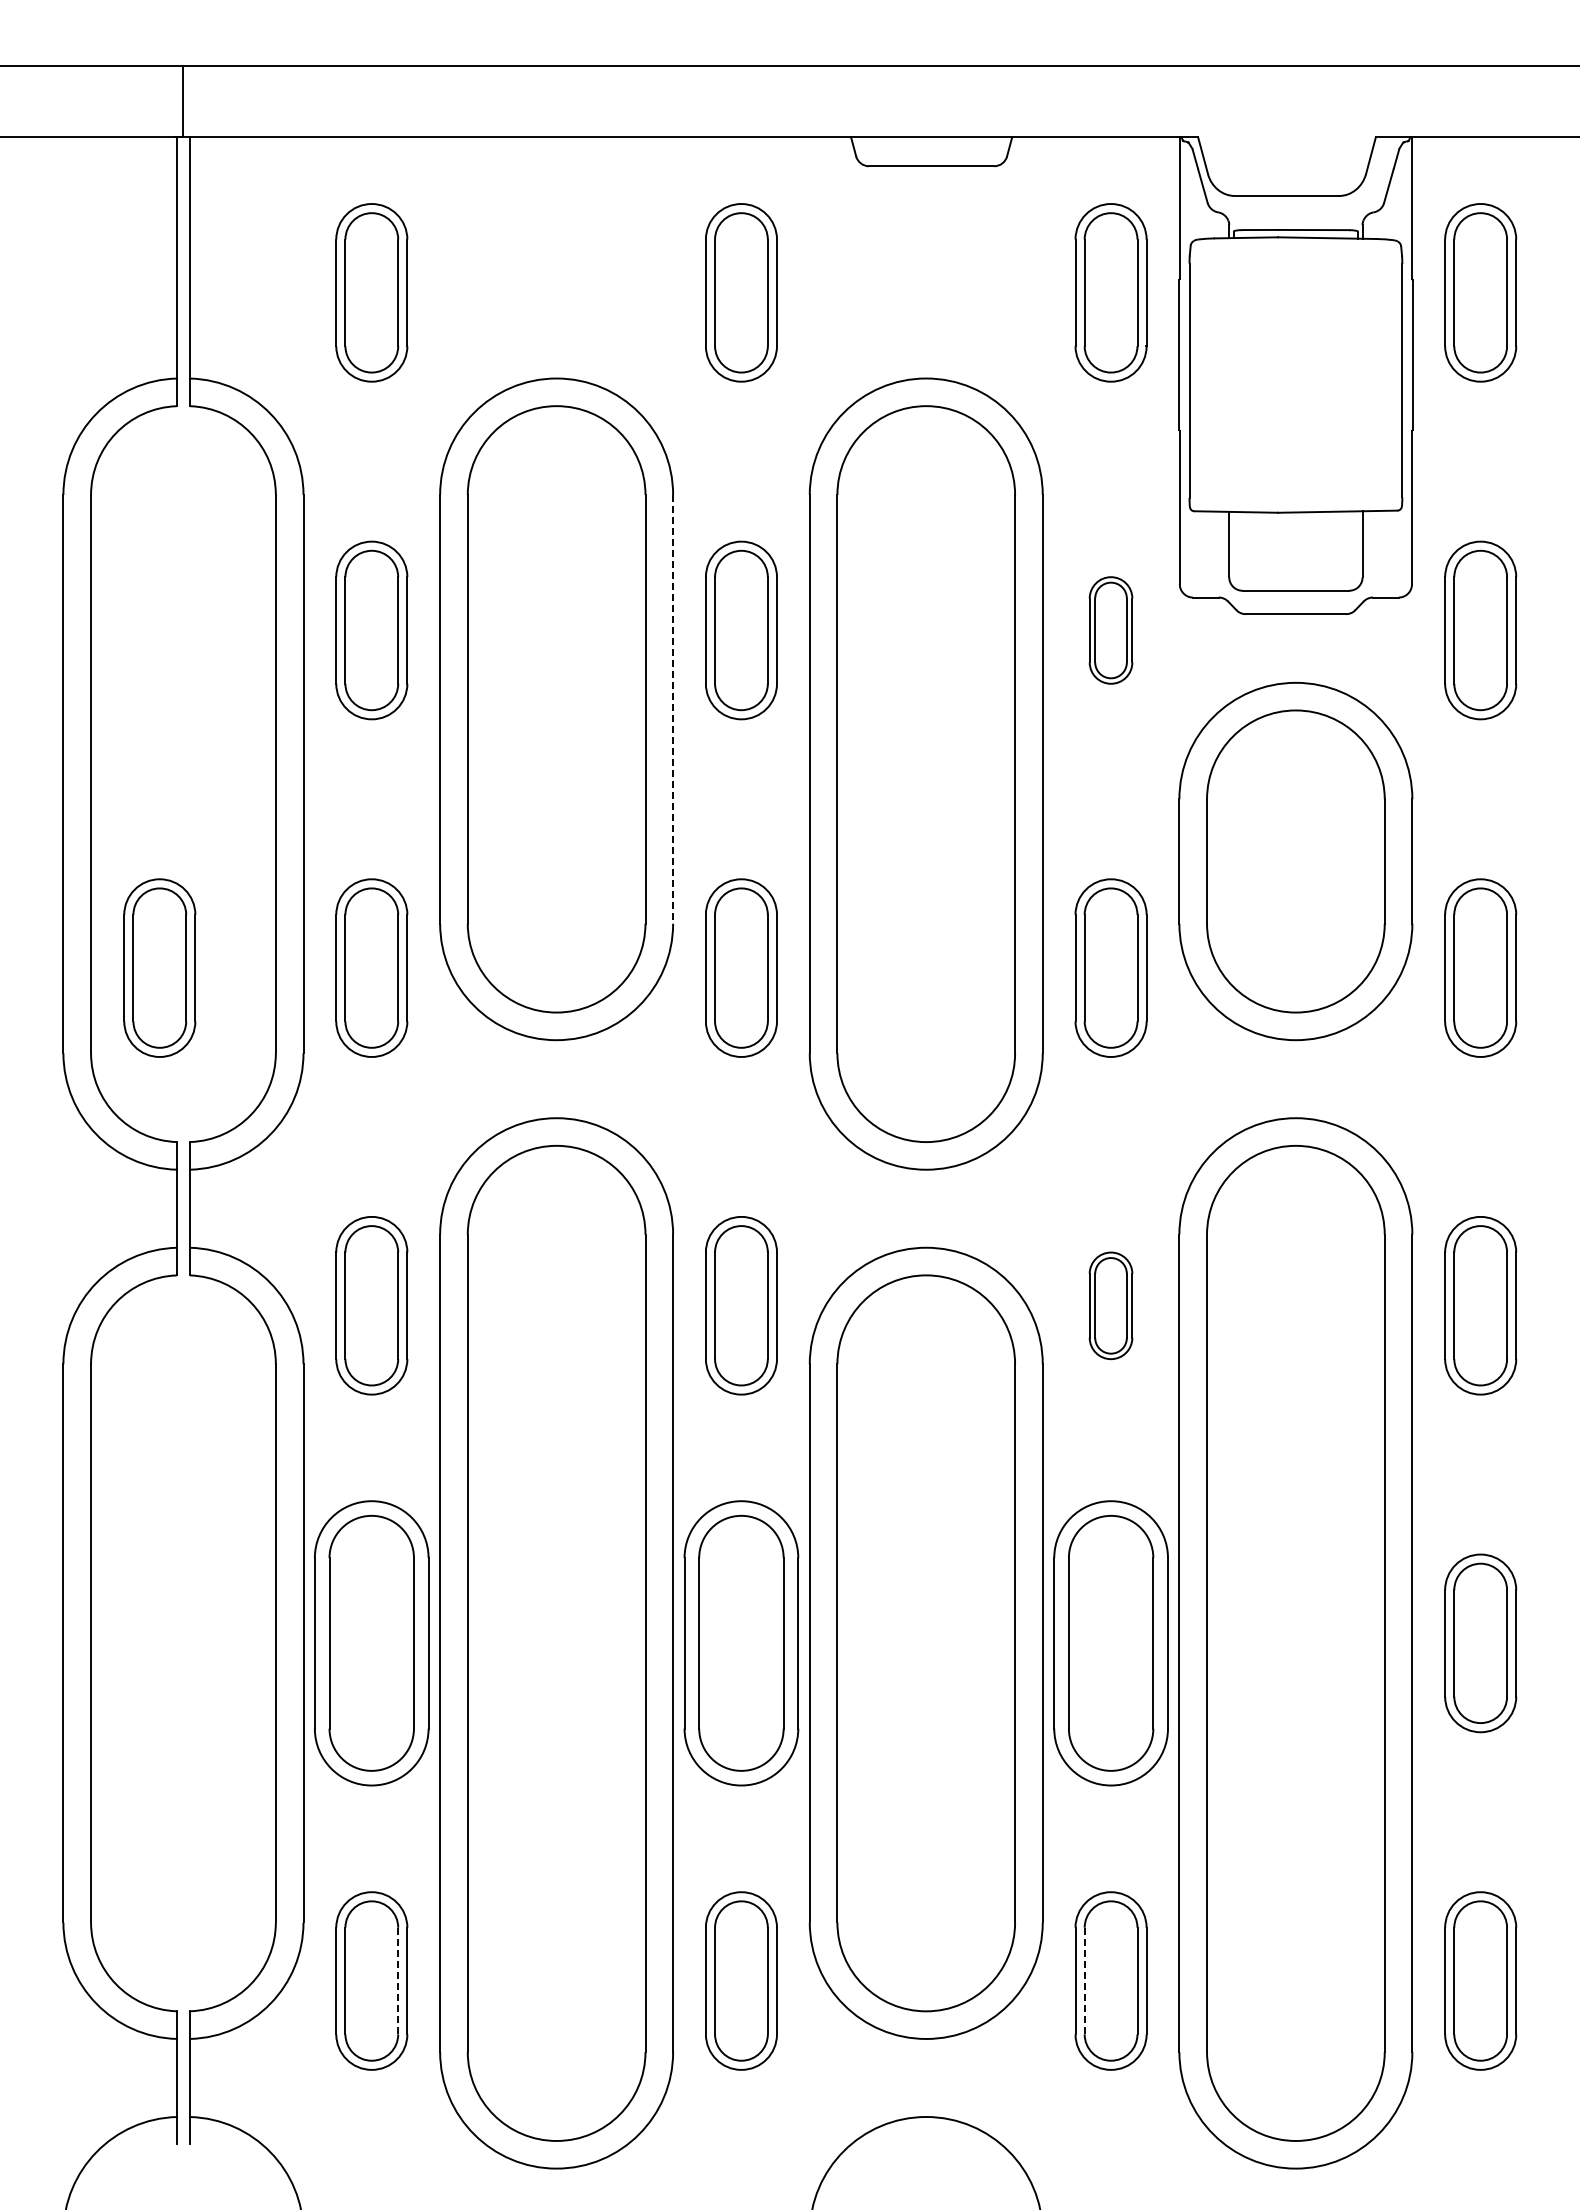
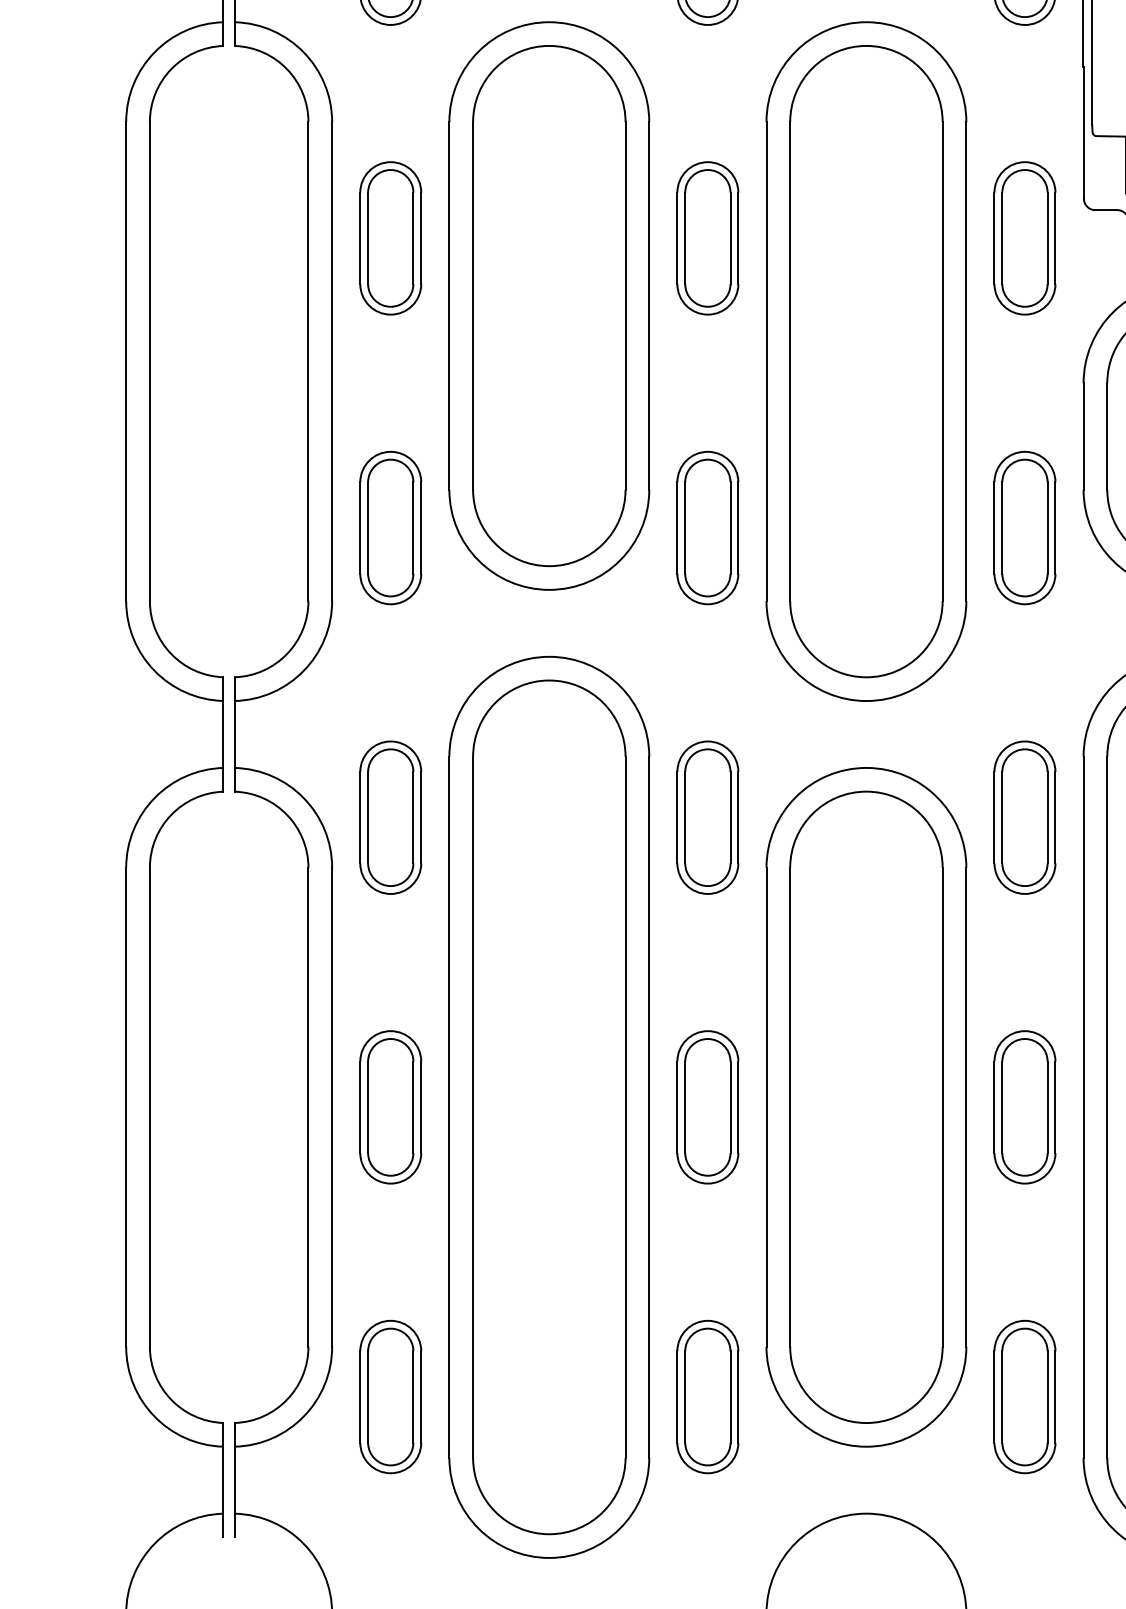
part: (1110, 630) -> (1024, 238), size x1.67
line: (673, 709) -> (649, 306), dashed -> solid
part: (159, 967) -> (208, 527), removed
part: (1110, 1305) -> (1024, 817), size x1.67
part: (371, 1643) -> (390, 1107), size x0.62
part: (741, 1643) -> (707, 1107), size x0.62
part: (1110, 1643) -> (1024, 1107), size x0.62
line: (398, 1980) -> (413, 1396), dashed -> solid
line: (1084, 1981) -> (1002, 1397), dashed -> solid

